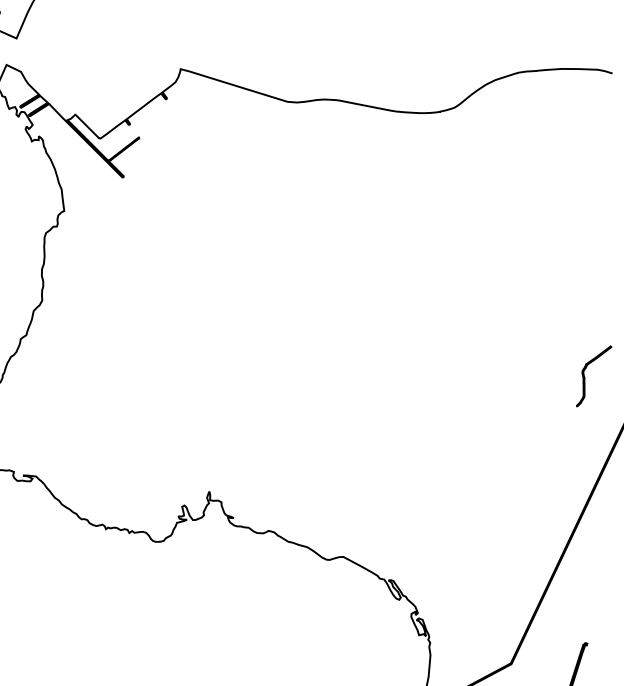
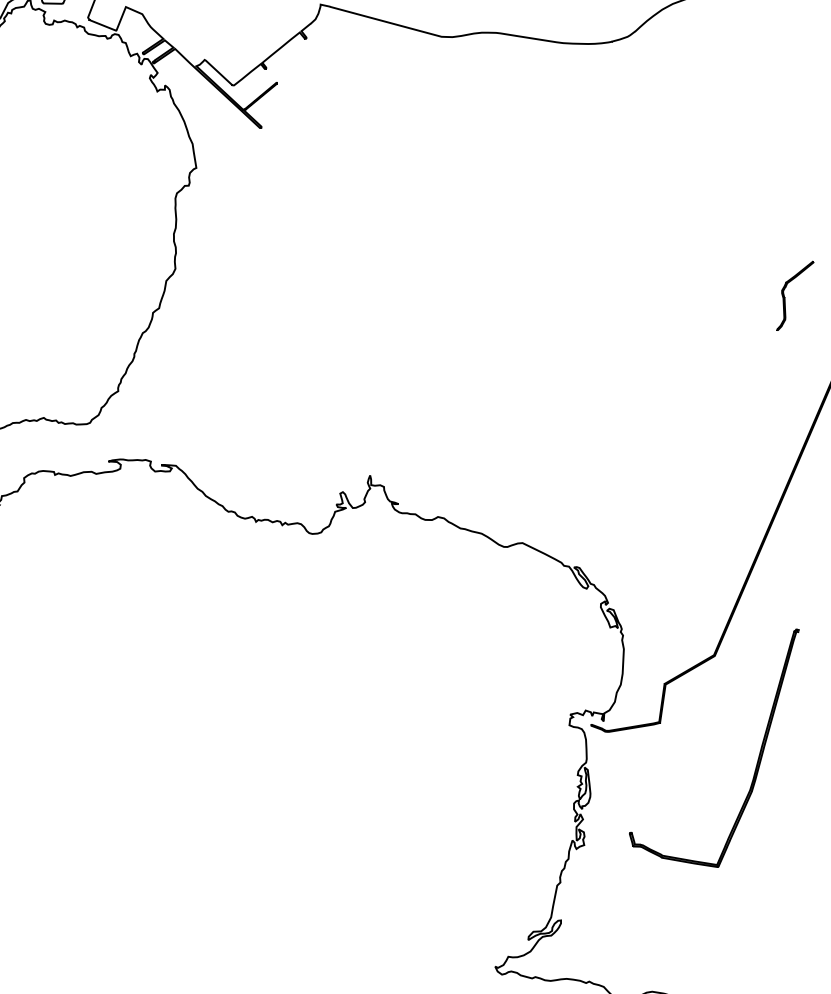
curve: (585, 377) -> (785, 297), moved

